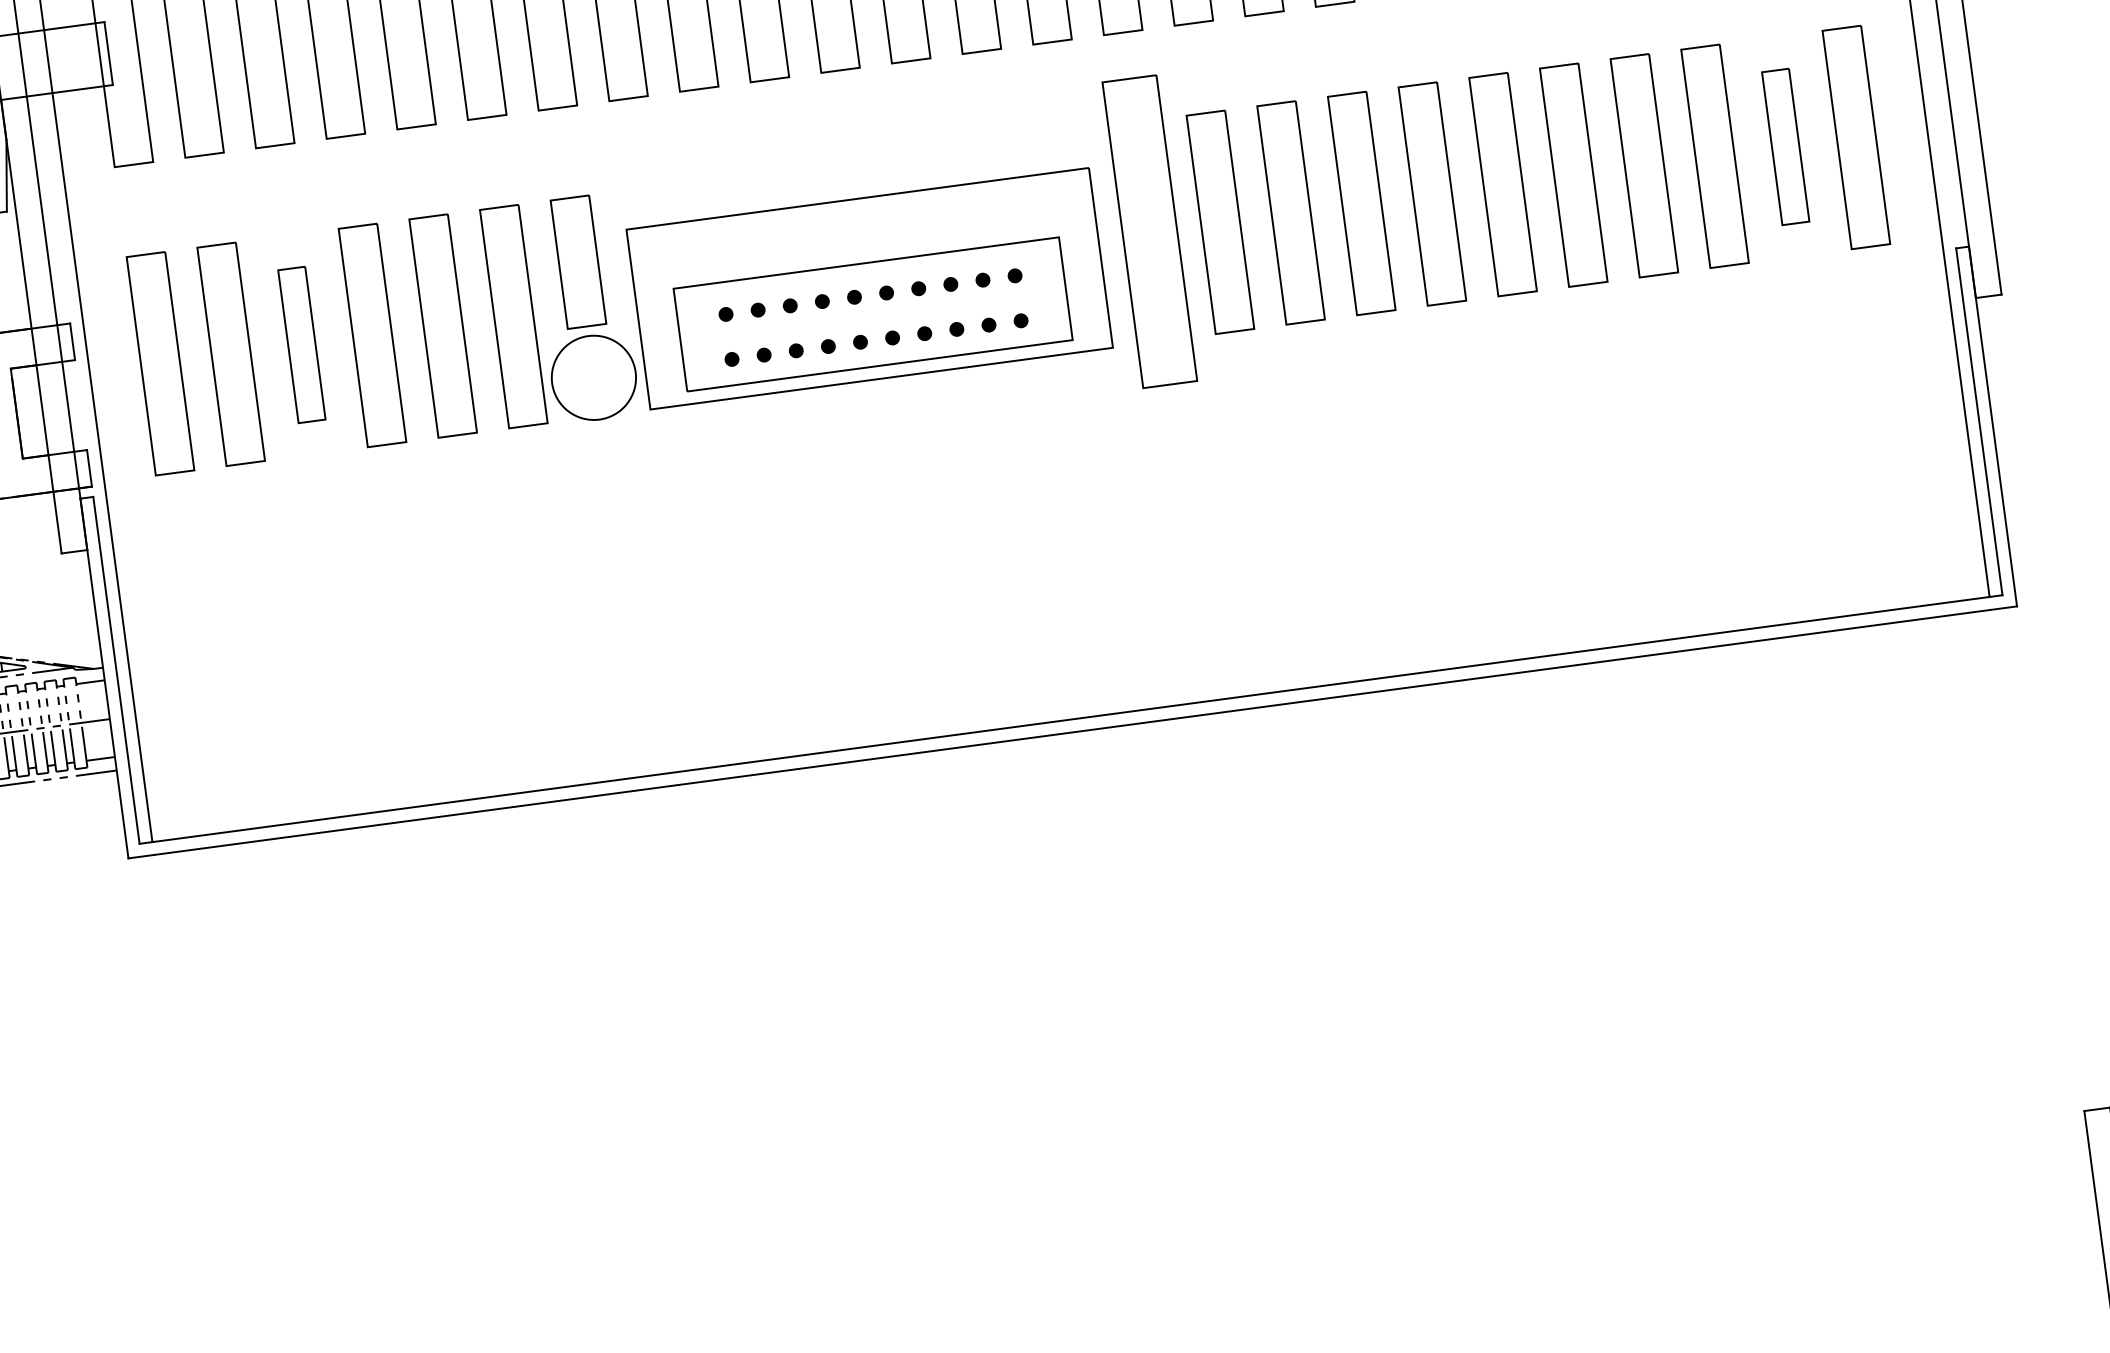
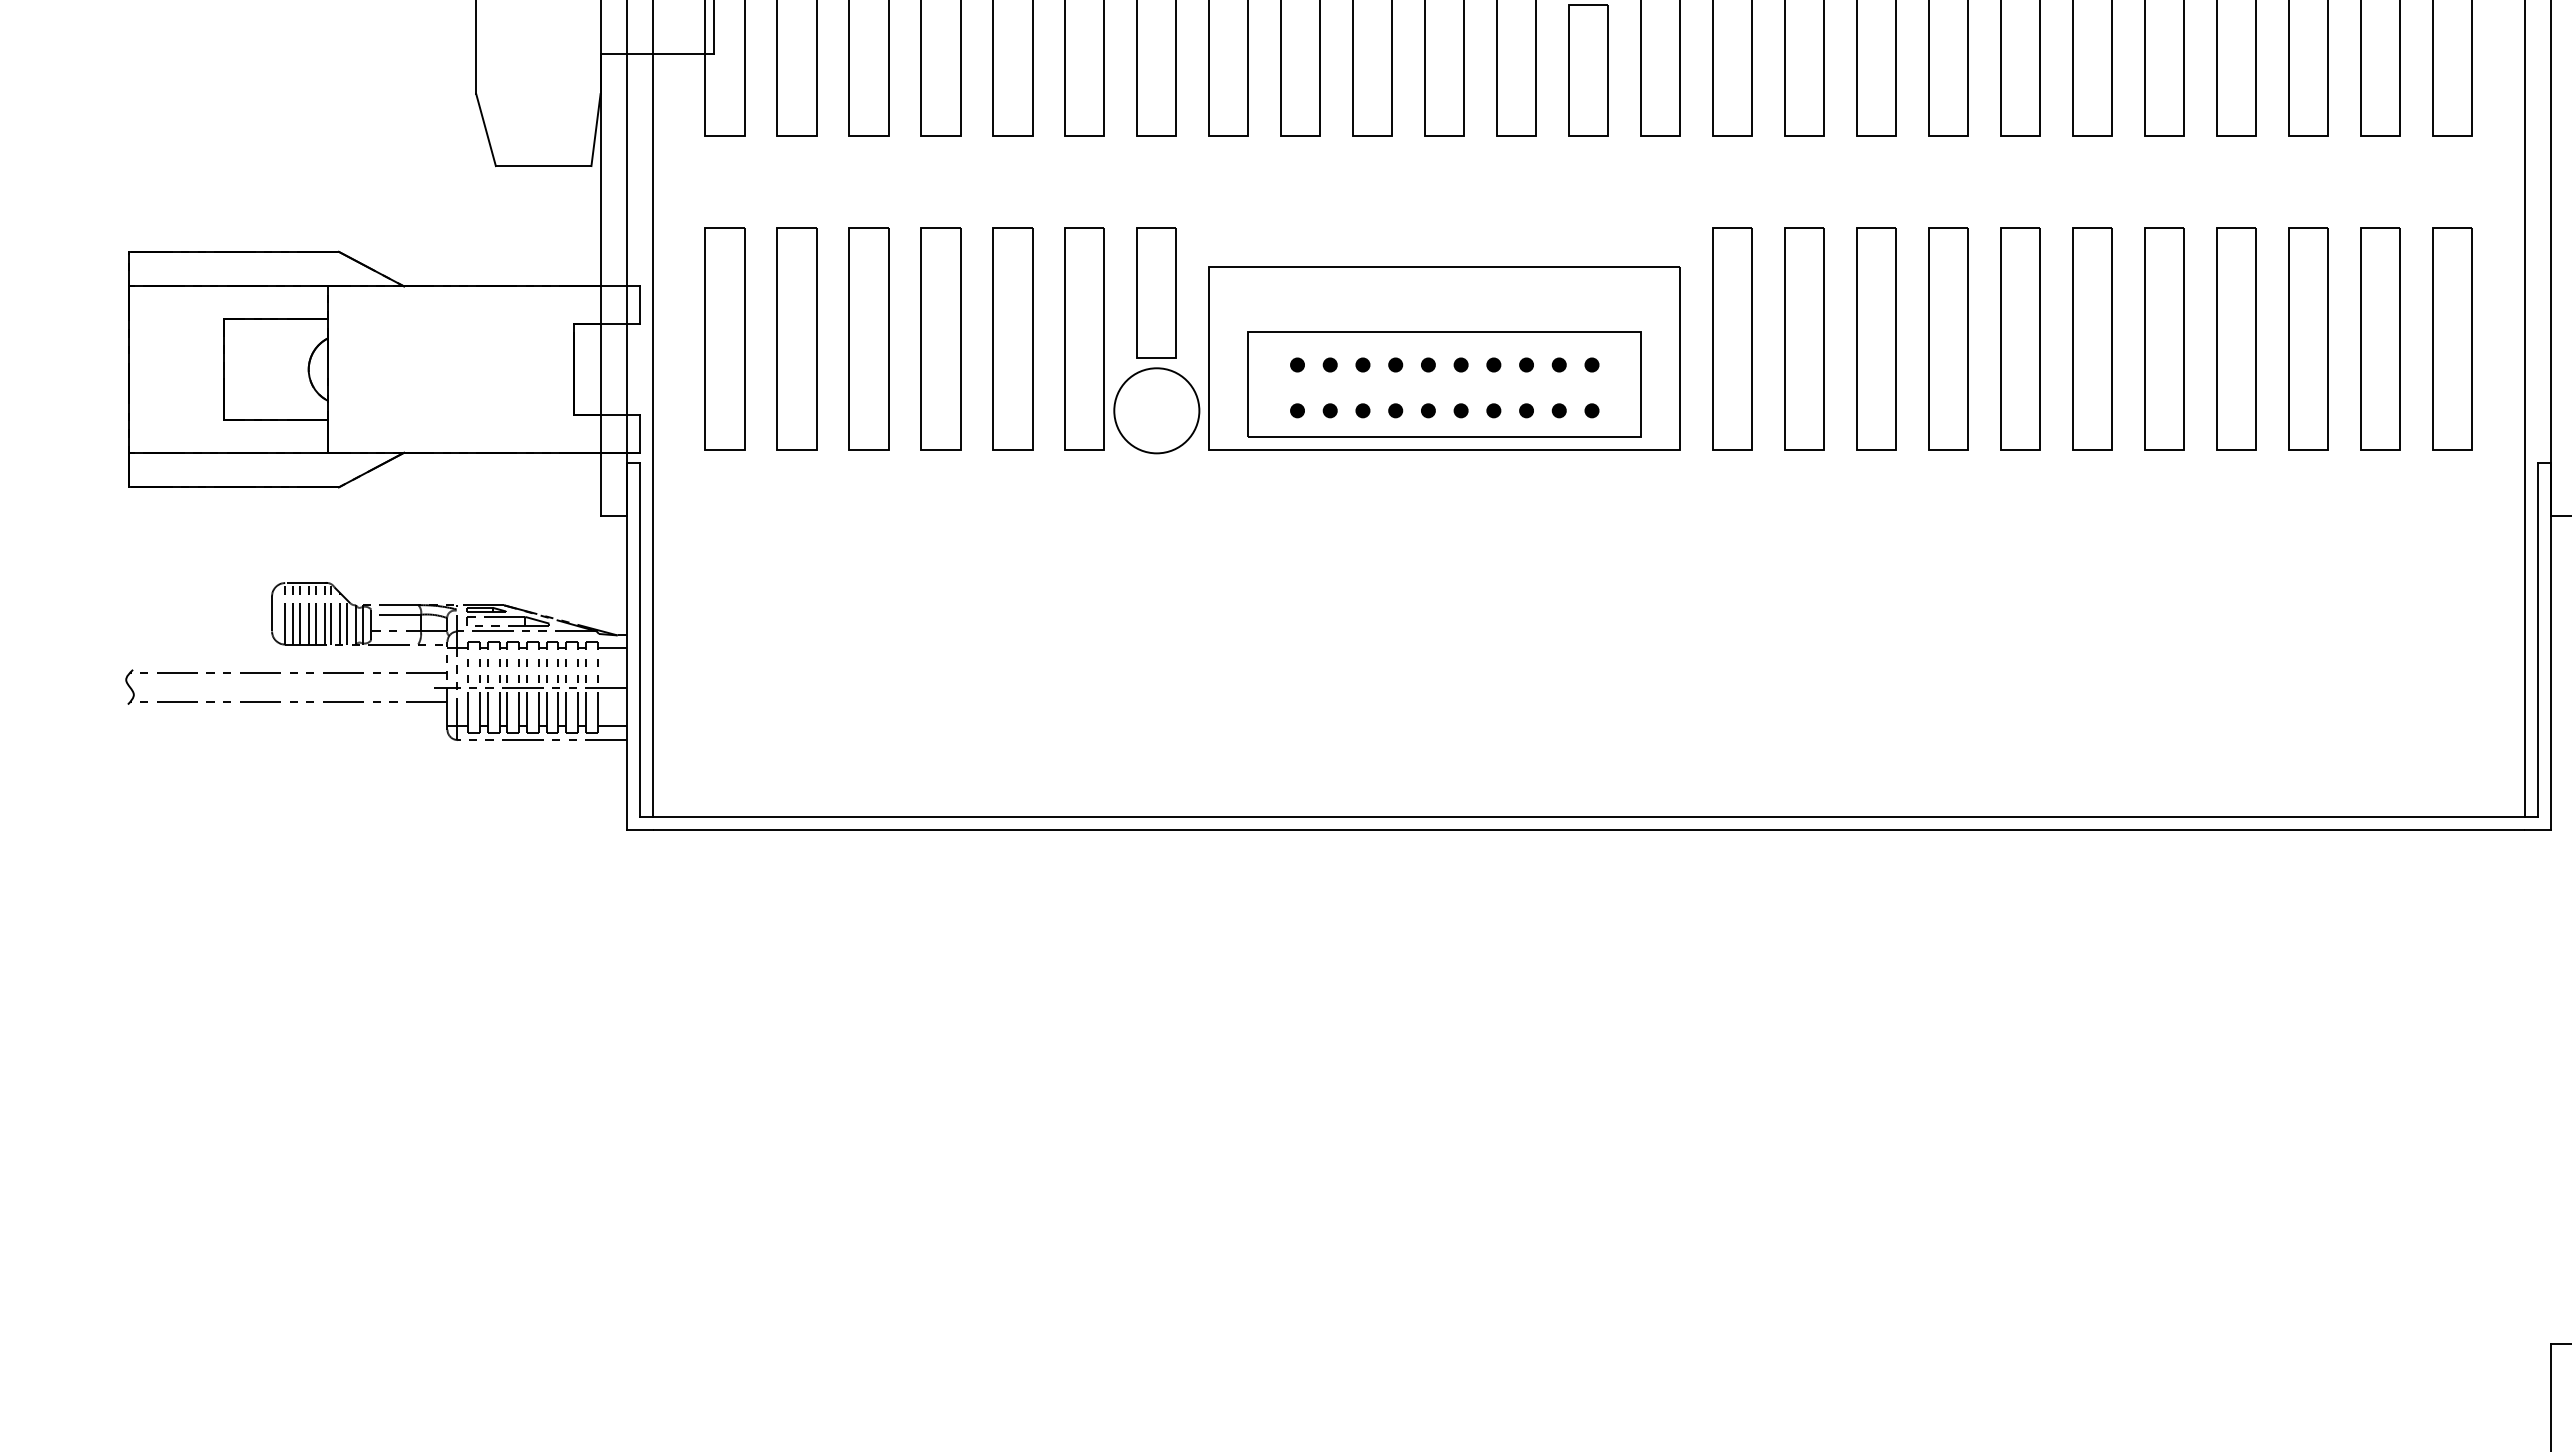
part: (1785, 146) -> (2380, 338), size x1.43
part: (1149, 231) -> (1732, 338), size x0.71
part: (301, 344) -> (868, 338), size x1.43

